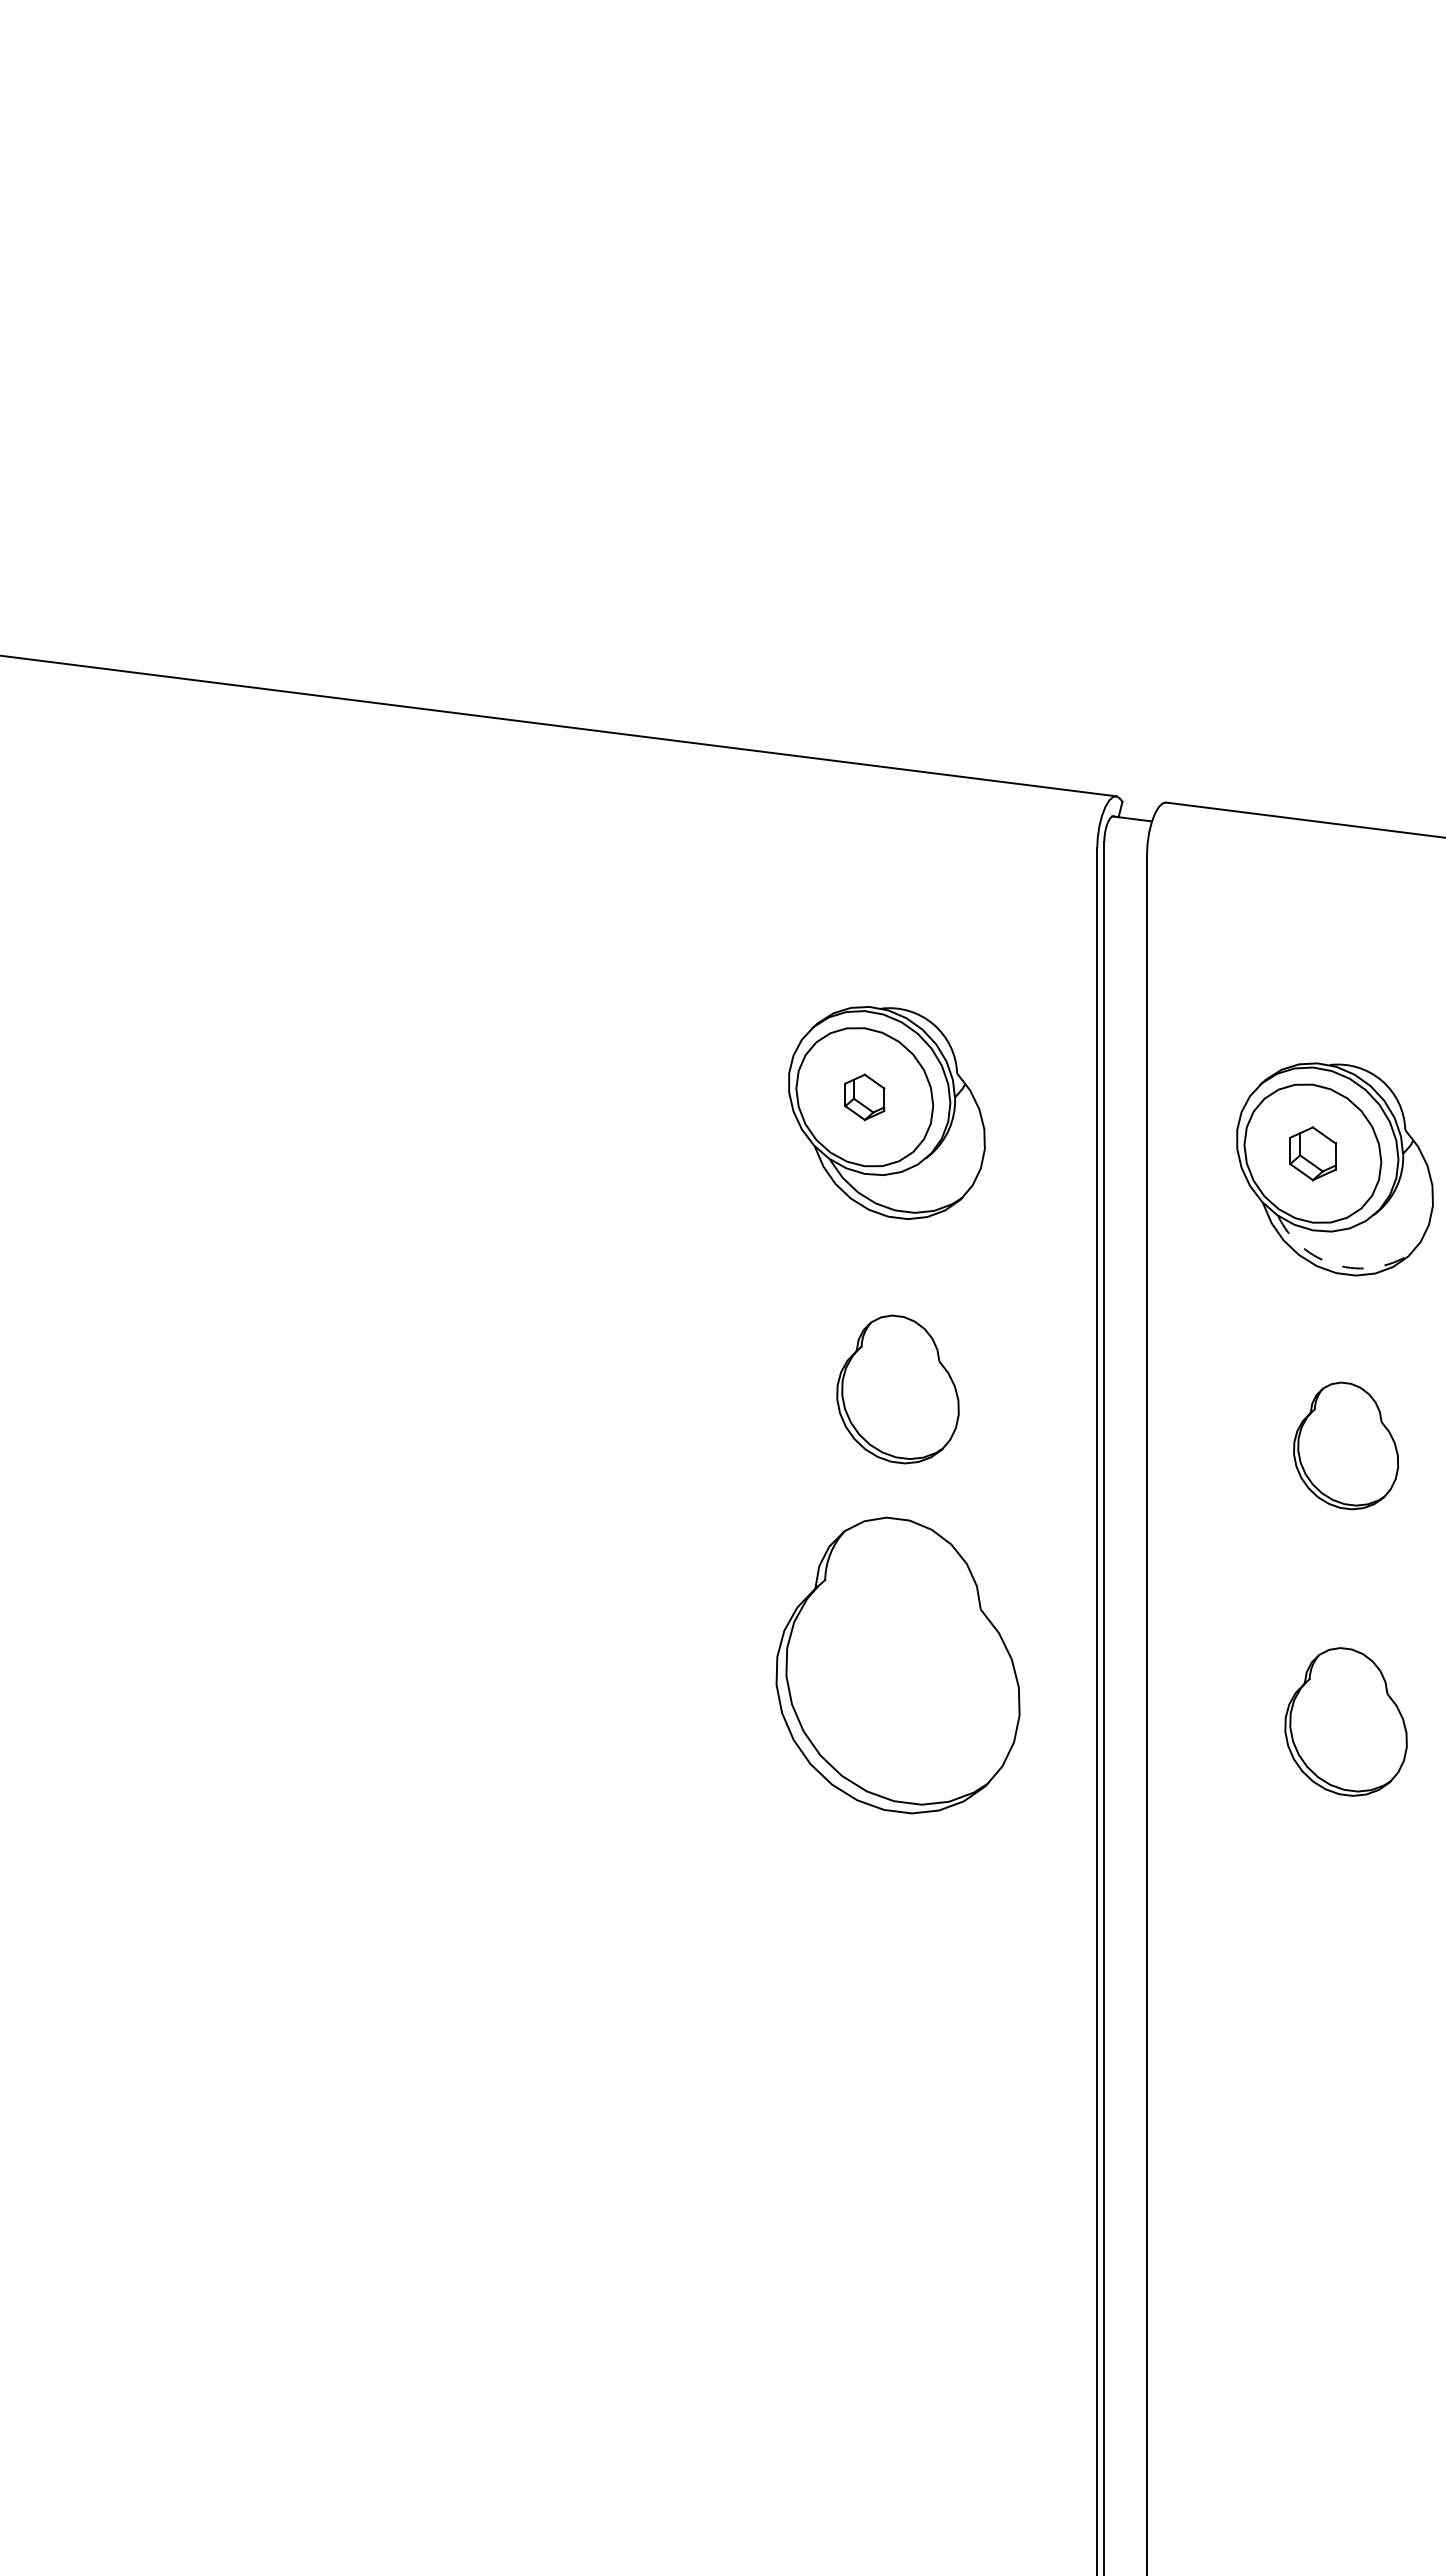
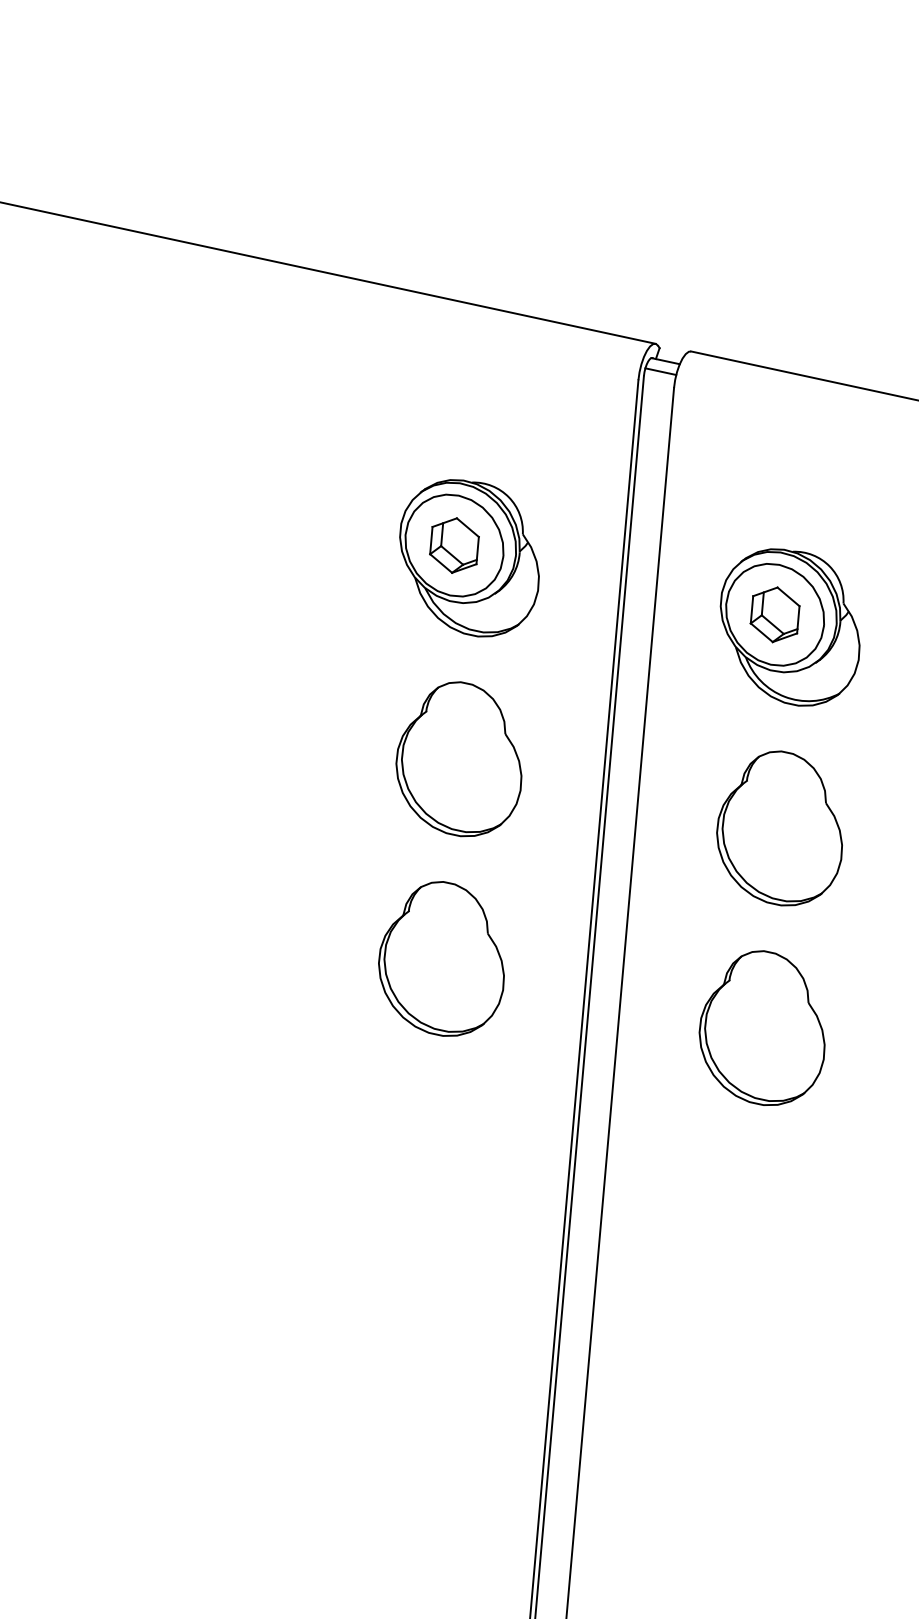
line: (1126, 833) -> (660, 371), added
part: (864, 1097) -> (454, 545), size x1.67
part: (1312, 1153) -> (774, 614), size x1.43
arc: (1335, 1264) -> (784, 696), dashed -> solid
part: (897, 1389) -> (459, 759), size x1.43
part: (1345, 1445) -> (780, 828), size x1.67
part: (897, 1665) -> (442, 958), size x0.71
part: (1345, 1721) -> (762, 1027), size x1.43

